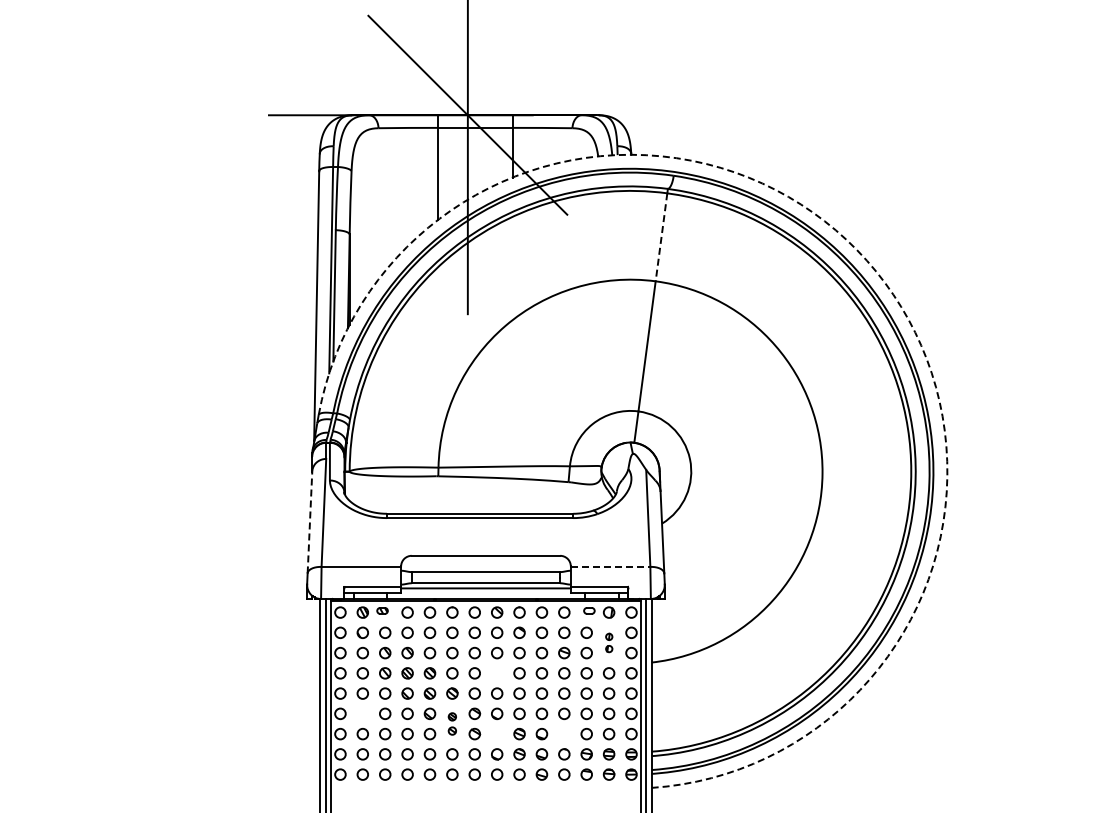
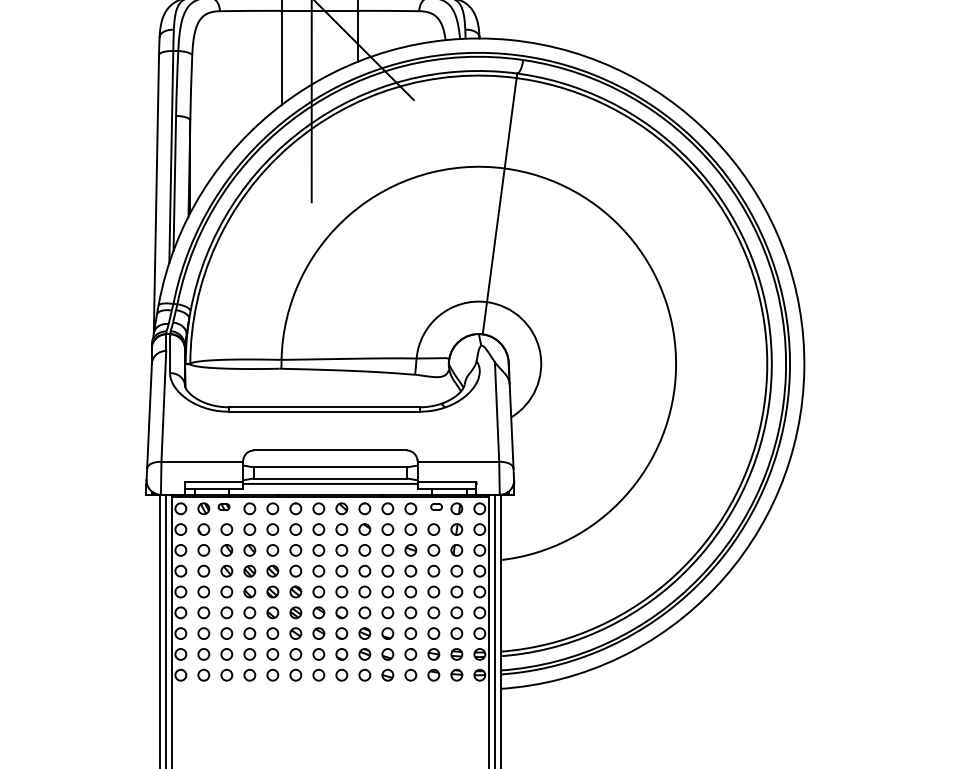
line: (661, 237) -> (510, 123), dashed -> solid
arc: (866, 260) -> (721, 147), dashed -> solid
line: (309, 521) -> (149, 415), dashed -> solid
line: (610, 566) -> (458, 461), dashed -> solid
part: (609, 642) -> (457, 539), size x1.67
circle: (497, 673) -> (342, 571), added
circle: (362, 713) -> (203, 612), added
part: (452, 723) -> (295, 622), size x1.43
circle: (564, 733) -> (411, 632), added
circle: (497, 734) -> (342, 634), added

